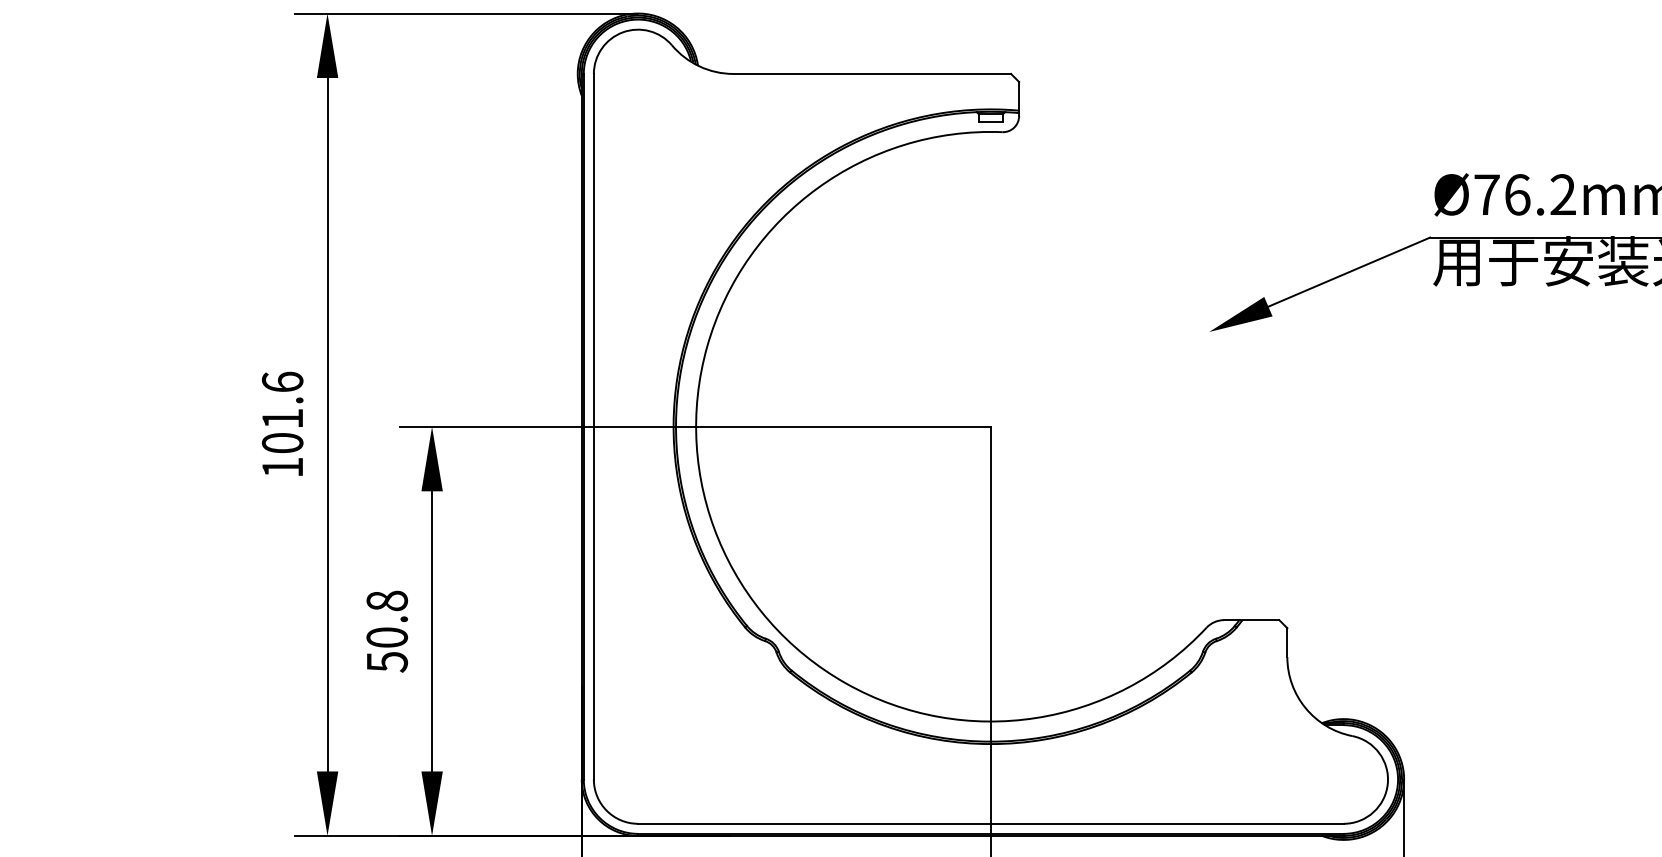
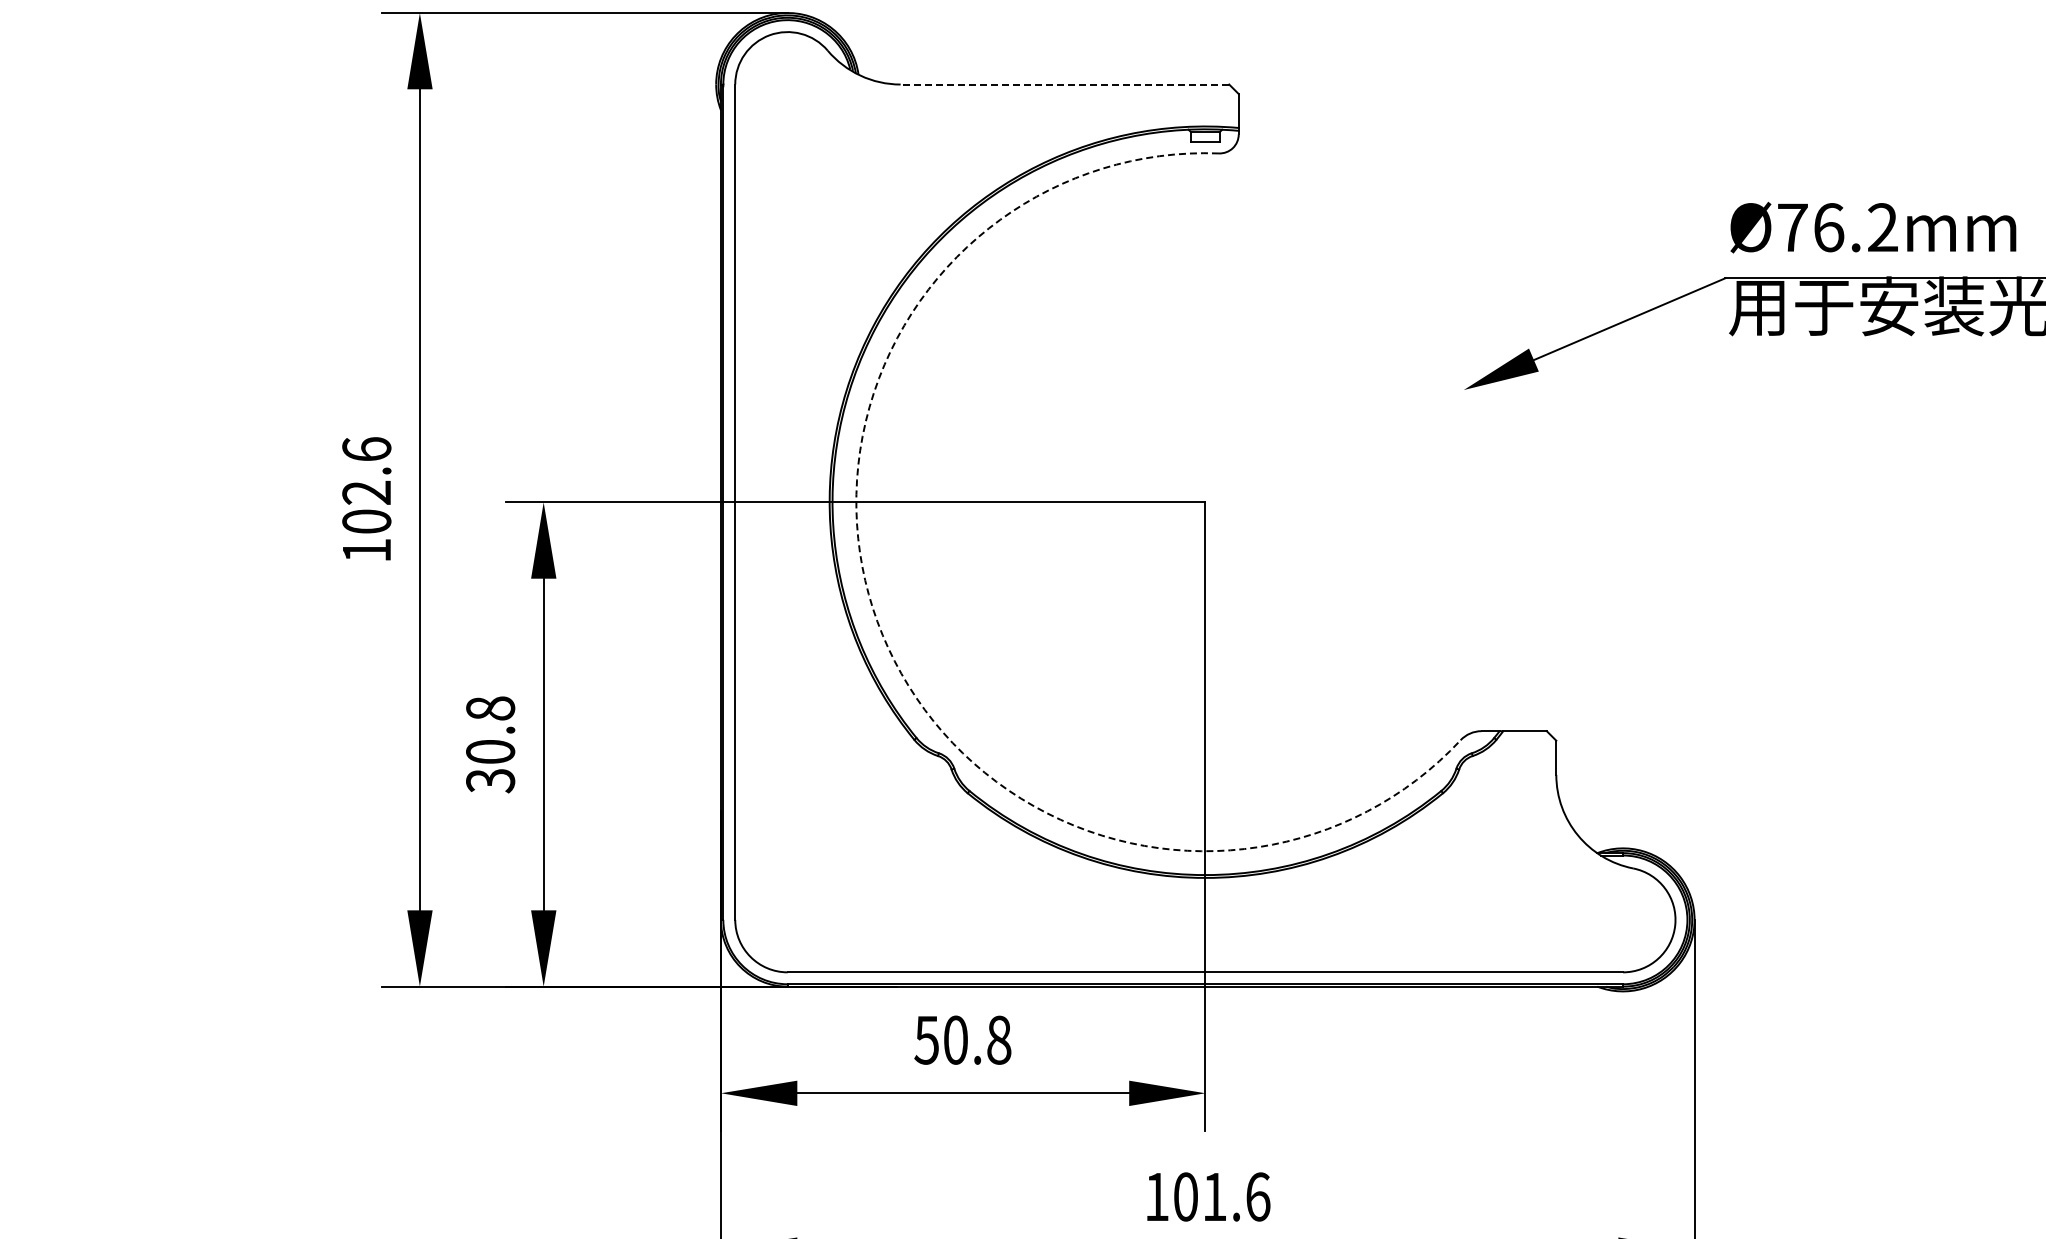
line: (871, 73) -> (1064, 84), solid -> dashed
text: (282, 418) -> (366, 492), 101.6 -> 102.6
arc: (718, 539) -> (882, 635), solid -> dashed
text: (387, 662) -> (490, 781), 50.8 -> 30.8

